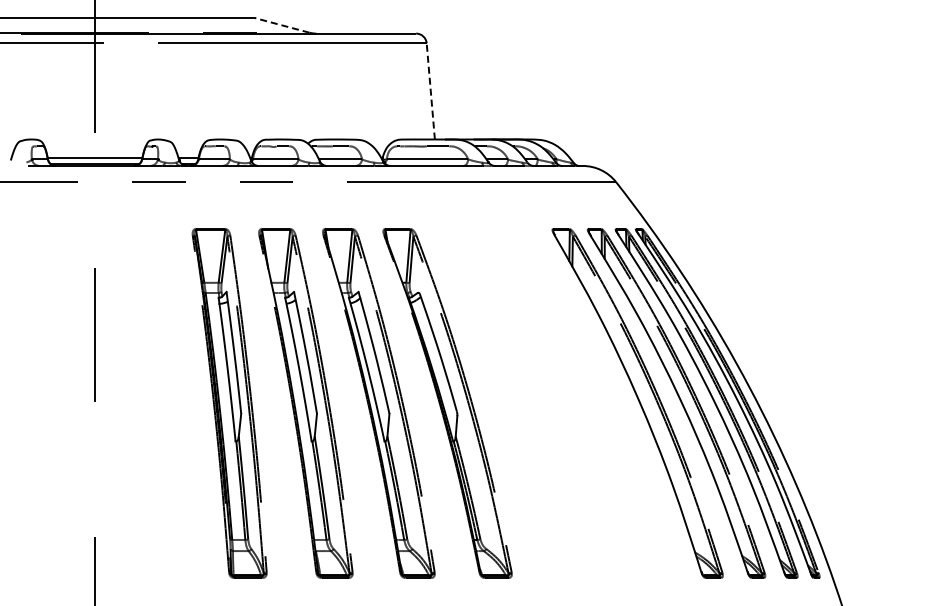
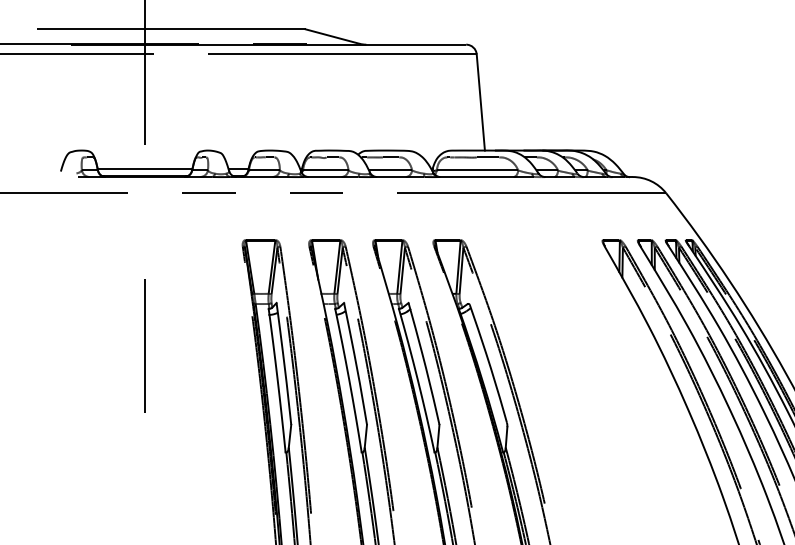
line: (282, 25) -> (332, 36), dashed -> solid
line: (430, 90) -> (480, 101), dashed -> solid

